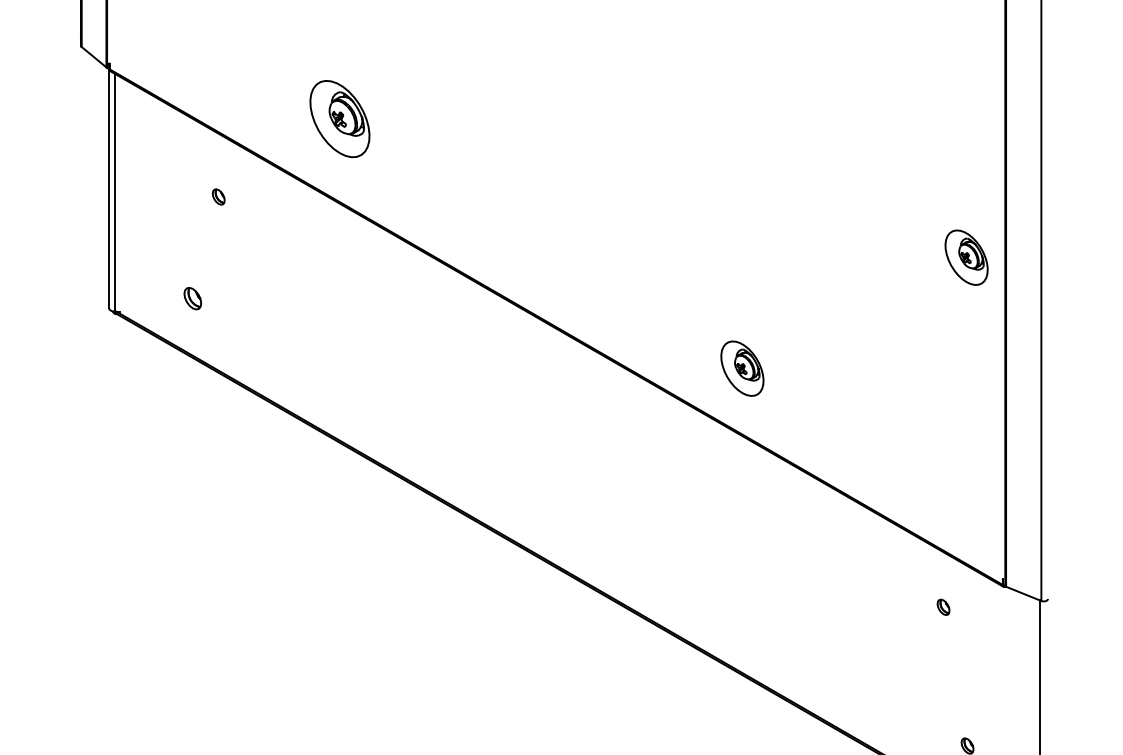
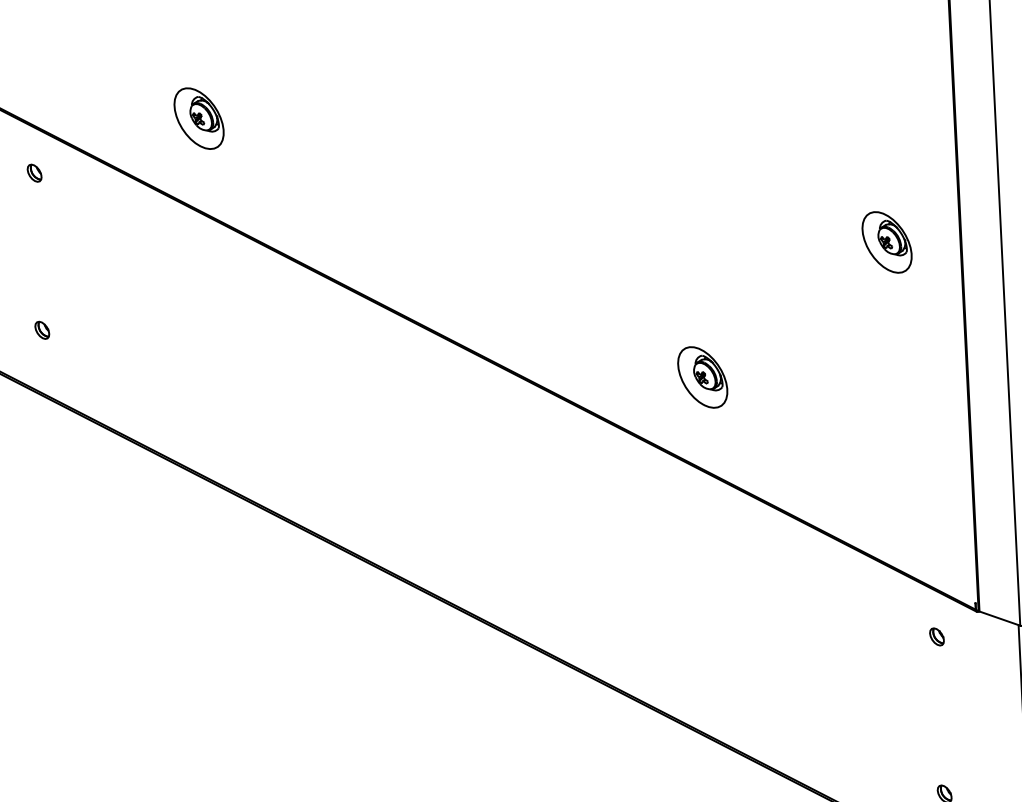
part: (339, 118) -> (198, 118), size x0.71
part: (218, 196) -> (34, 172), moved
part: (966, 257) -> (886, 242), moved
part: (192, 298) -> (42, 330), size x0.71
part: (742, 368) -> (702, 377), moved
part: (943, 606) -> (936, 636), moved

